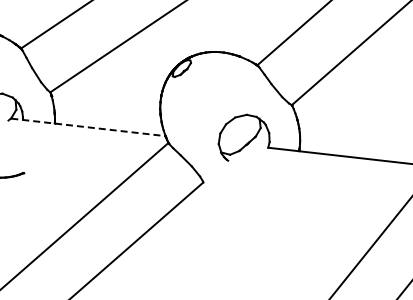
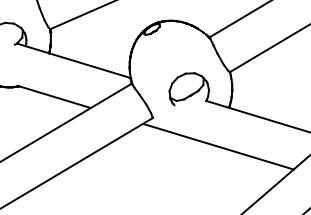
line: (88, 127) -> (73, 60), dashed -> solid
line: (72, 178) -> (54, 97), added
line: (294, 203) -> (218, 146), added

